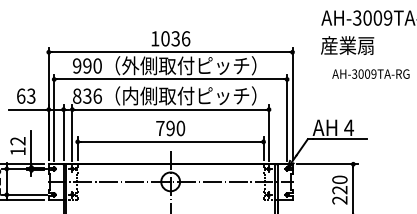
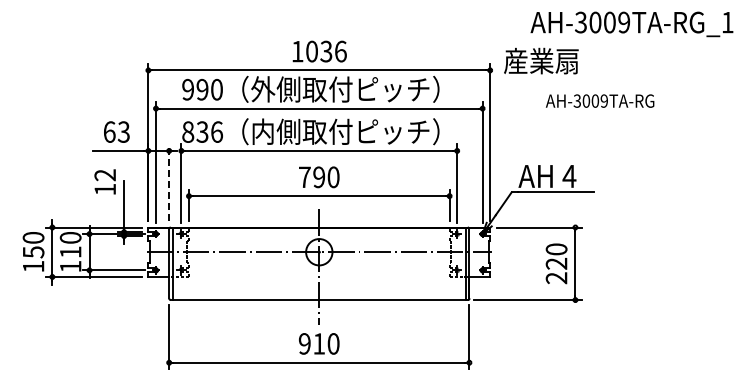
text: (347, 45) -> (541, 60), moved
line: (63, 132) -> (169, 182), solid -> dashed
text: (17, 145) -> (104, 181), moved

